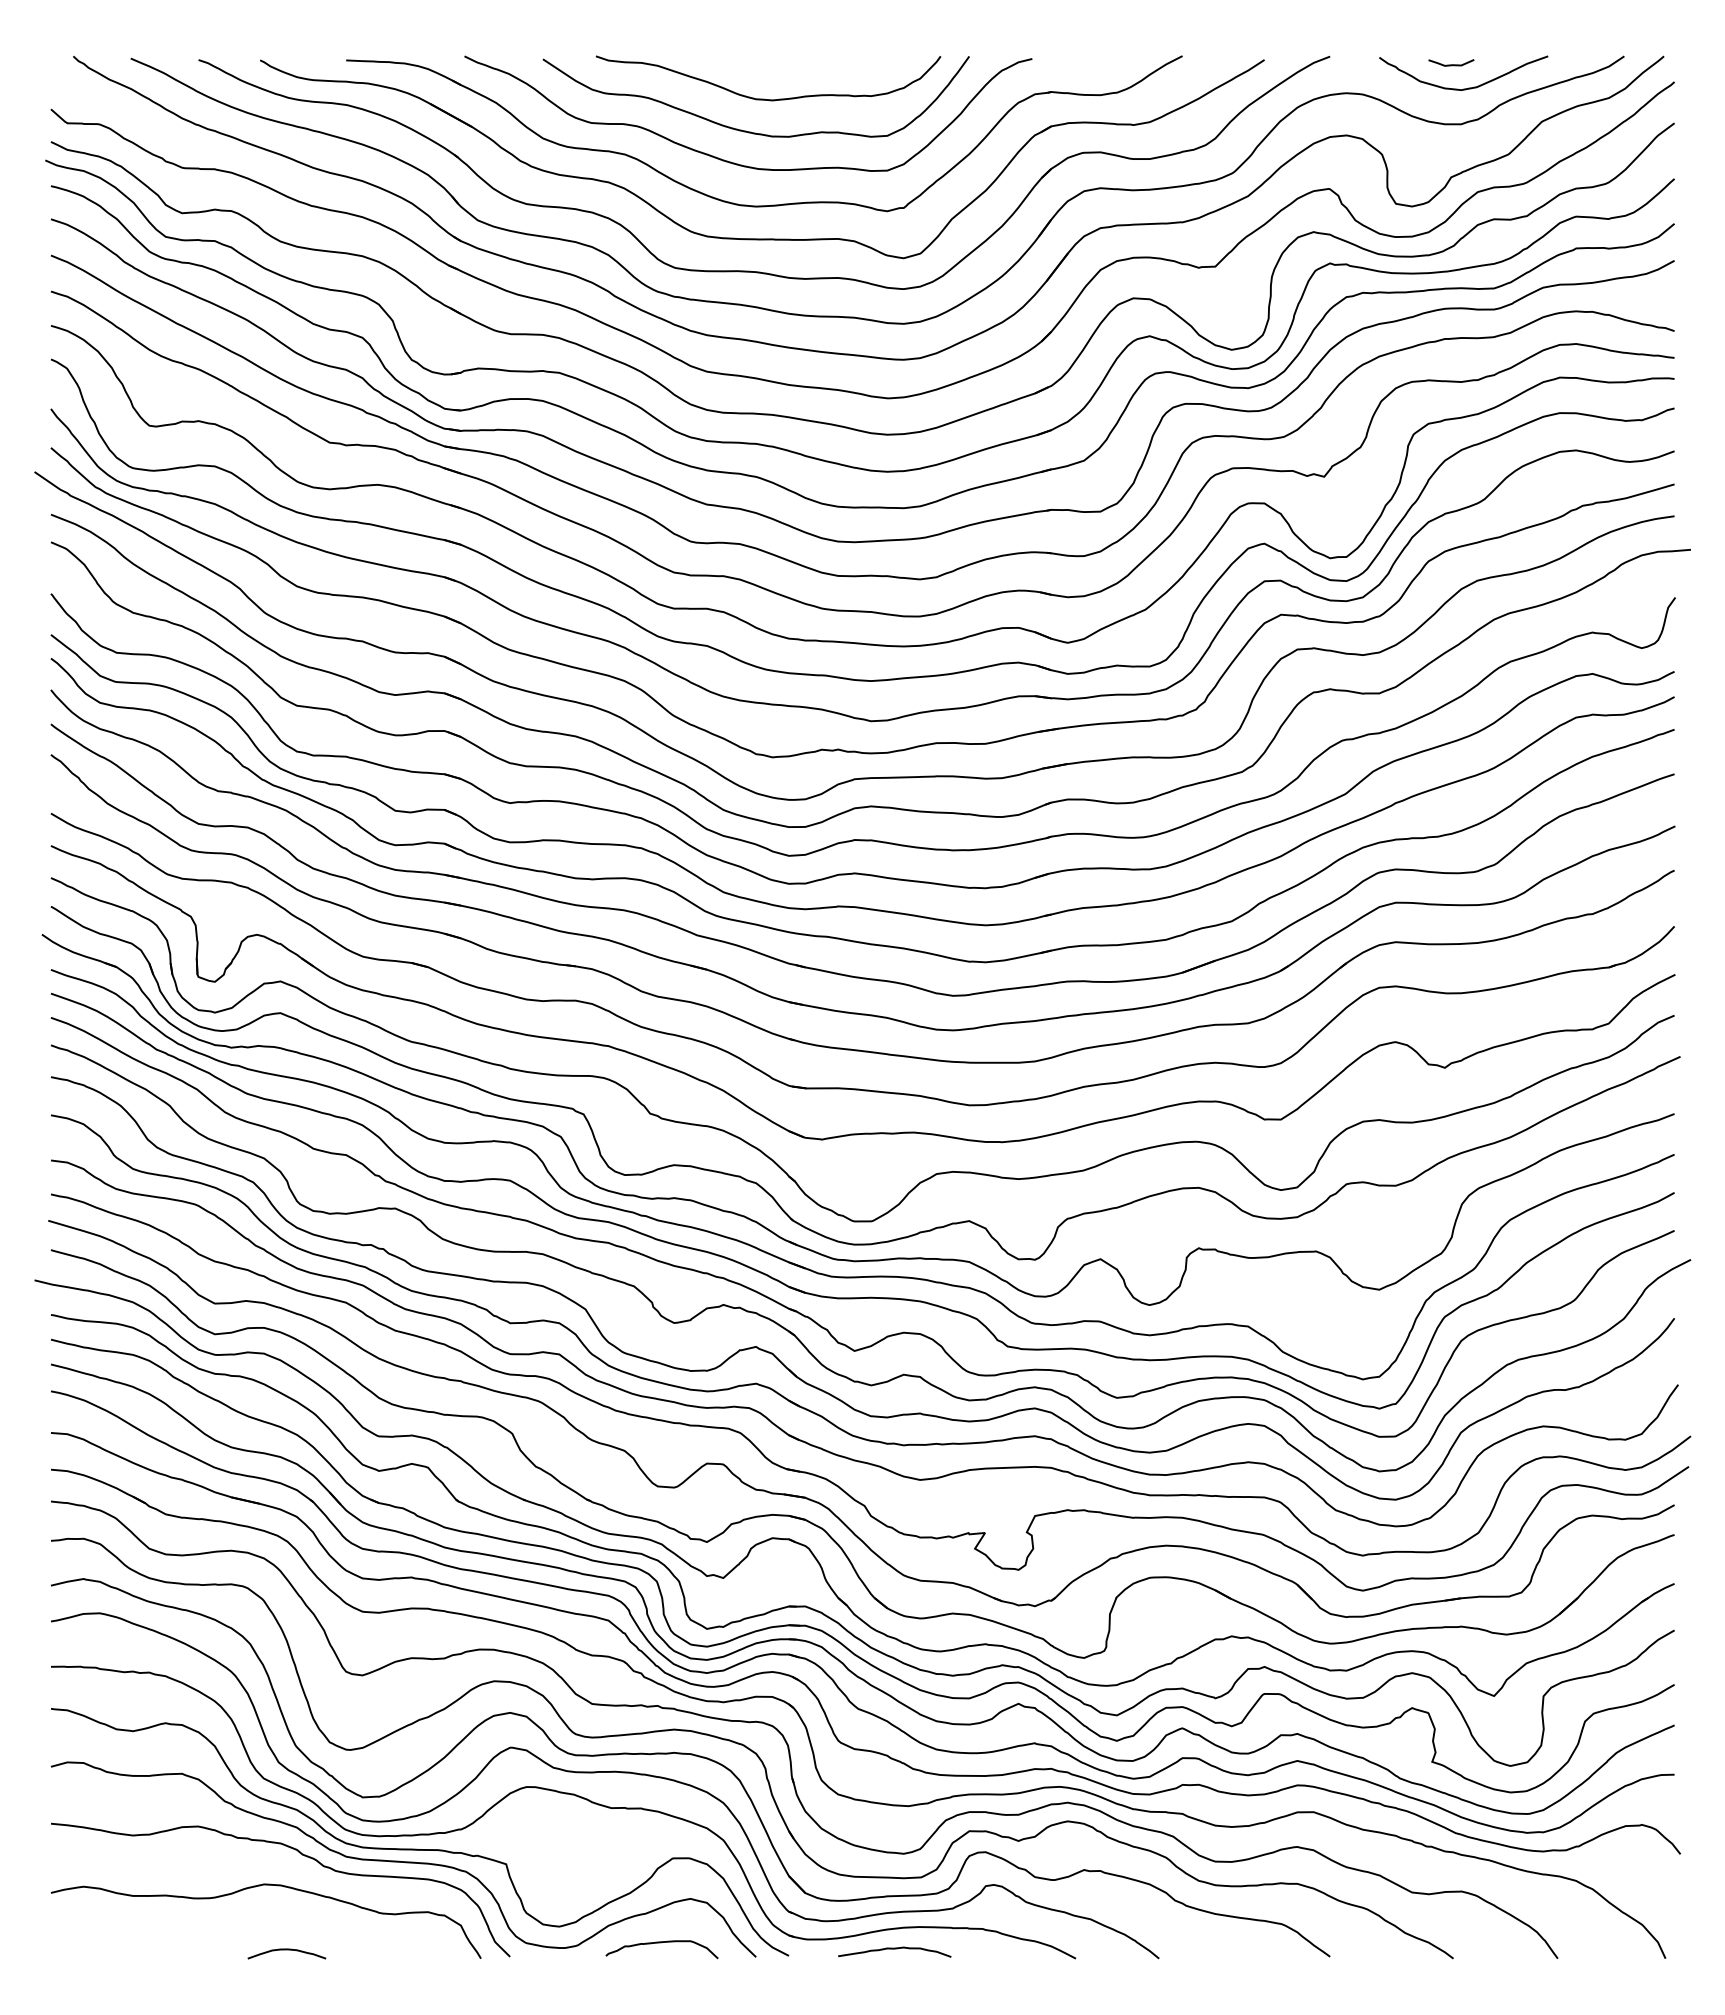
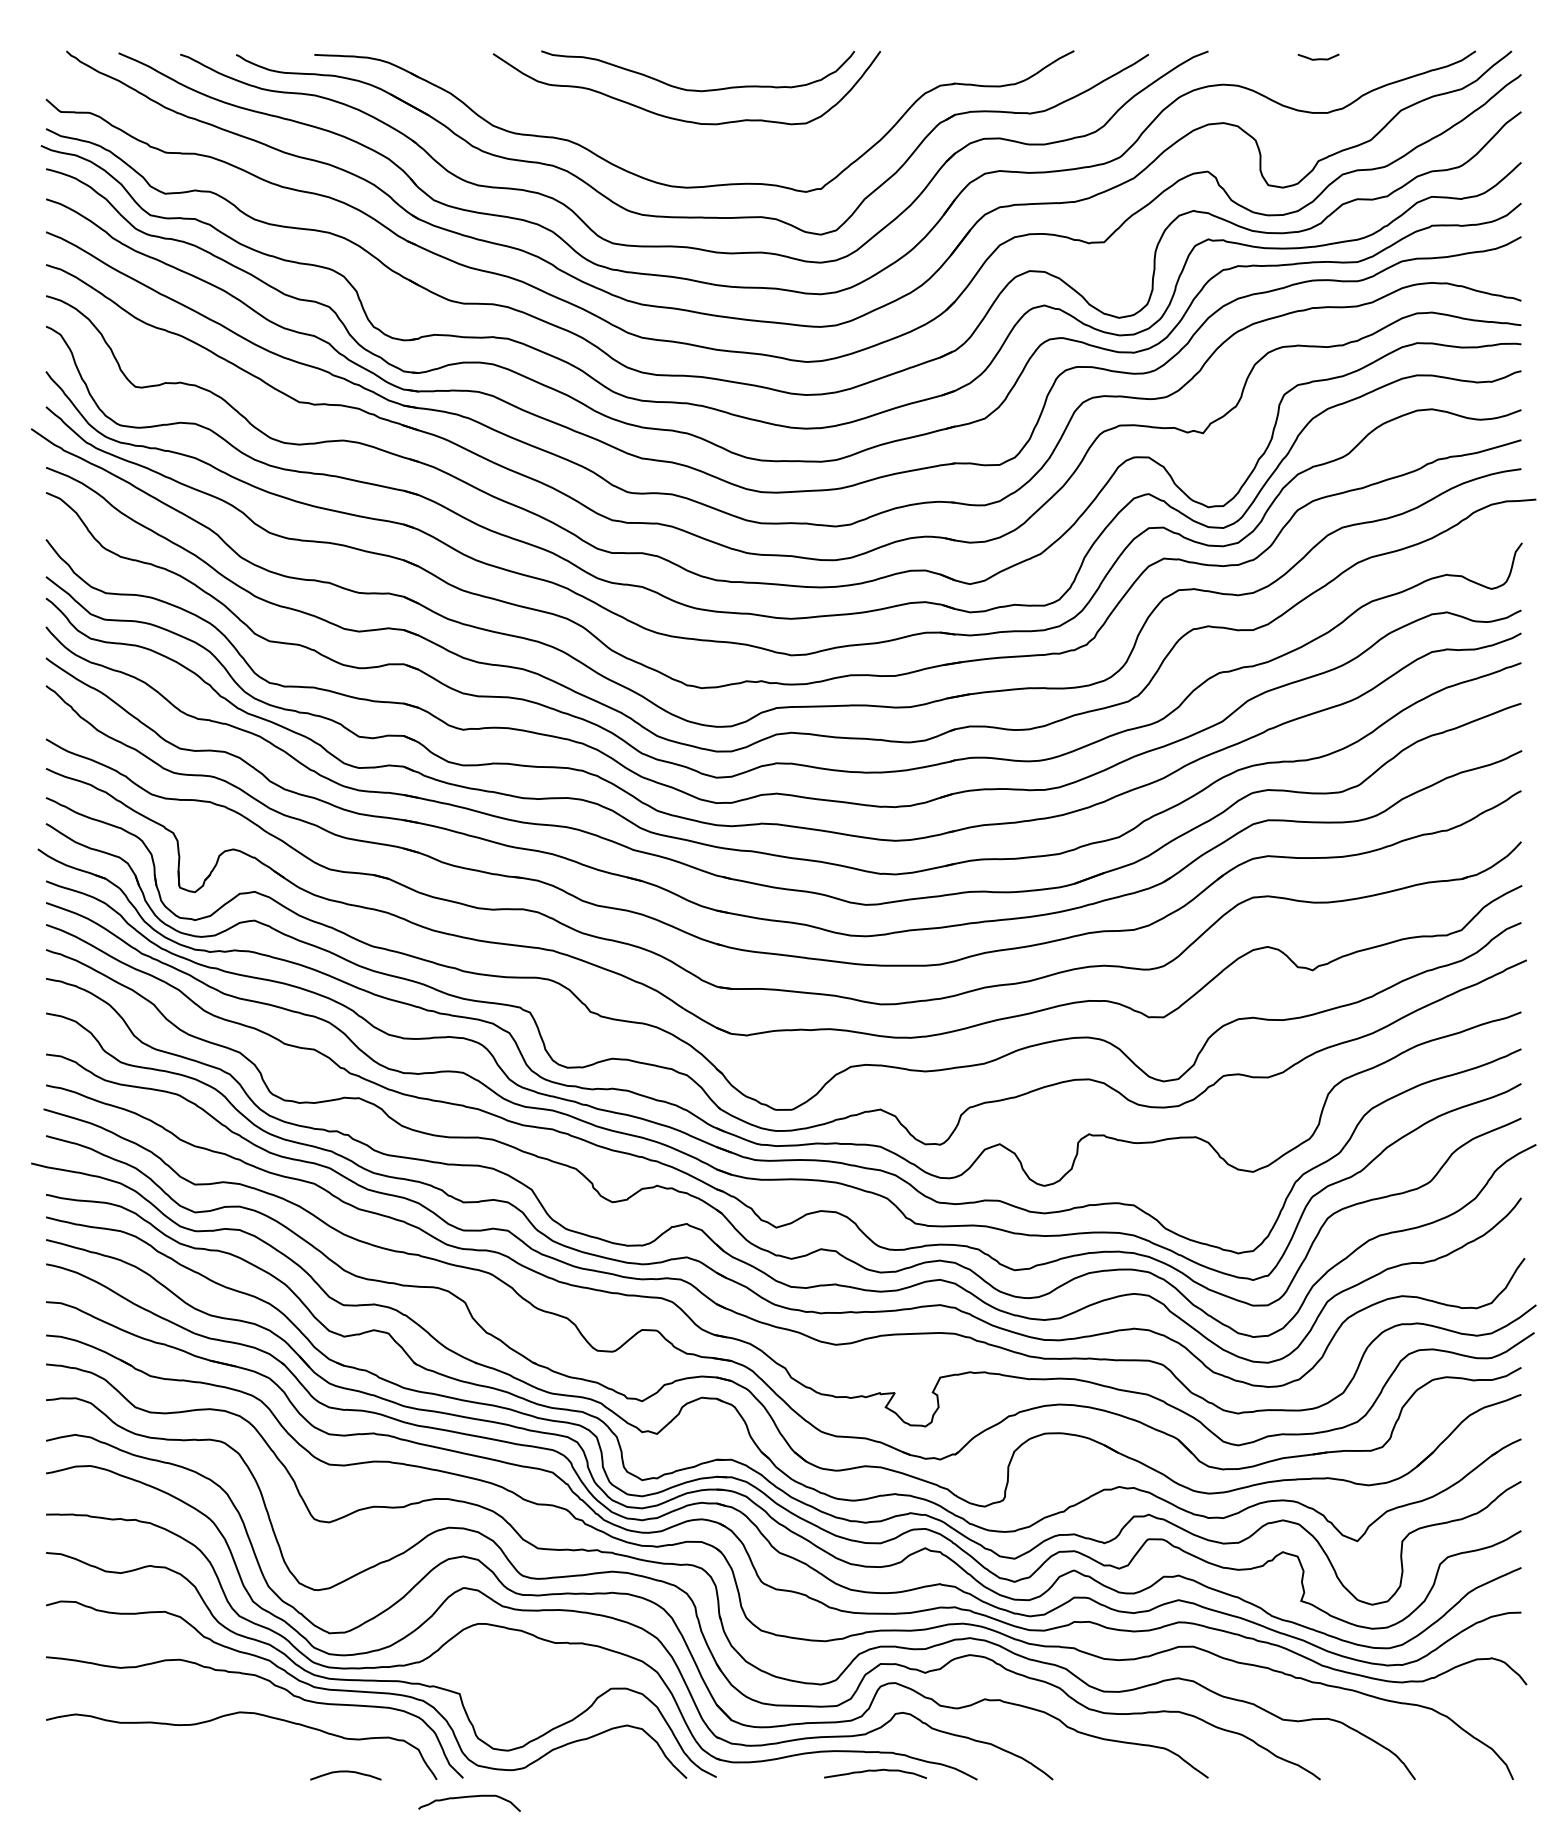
curve: (1468, 87) -> (1334, 79), removed
curve: (734, 162) -> (667, 147), removed
curve: (661, 1943) -> (469, 1797), moved
curve: (894, 1949) -> (875, 1771), moved
curve: (286, 1950) -> (345, 1772), moved

